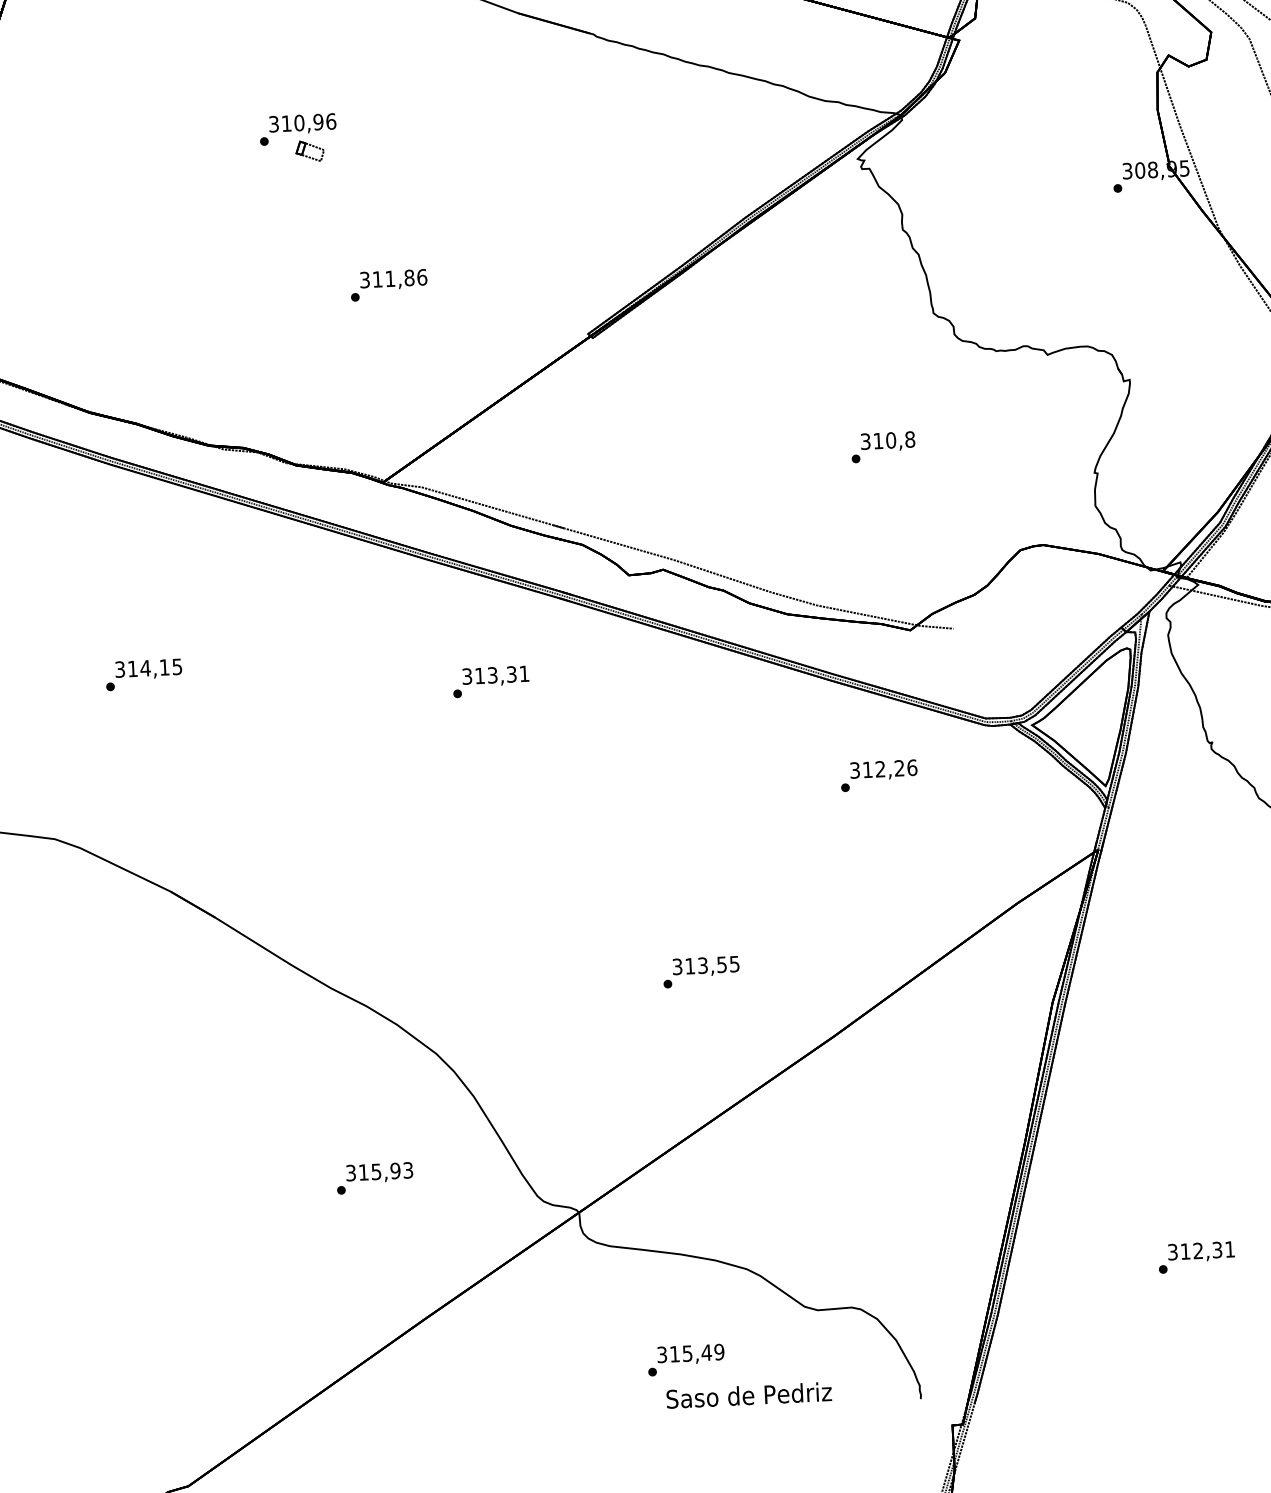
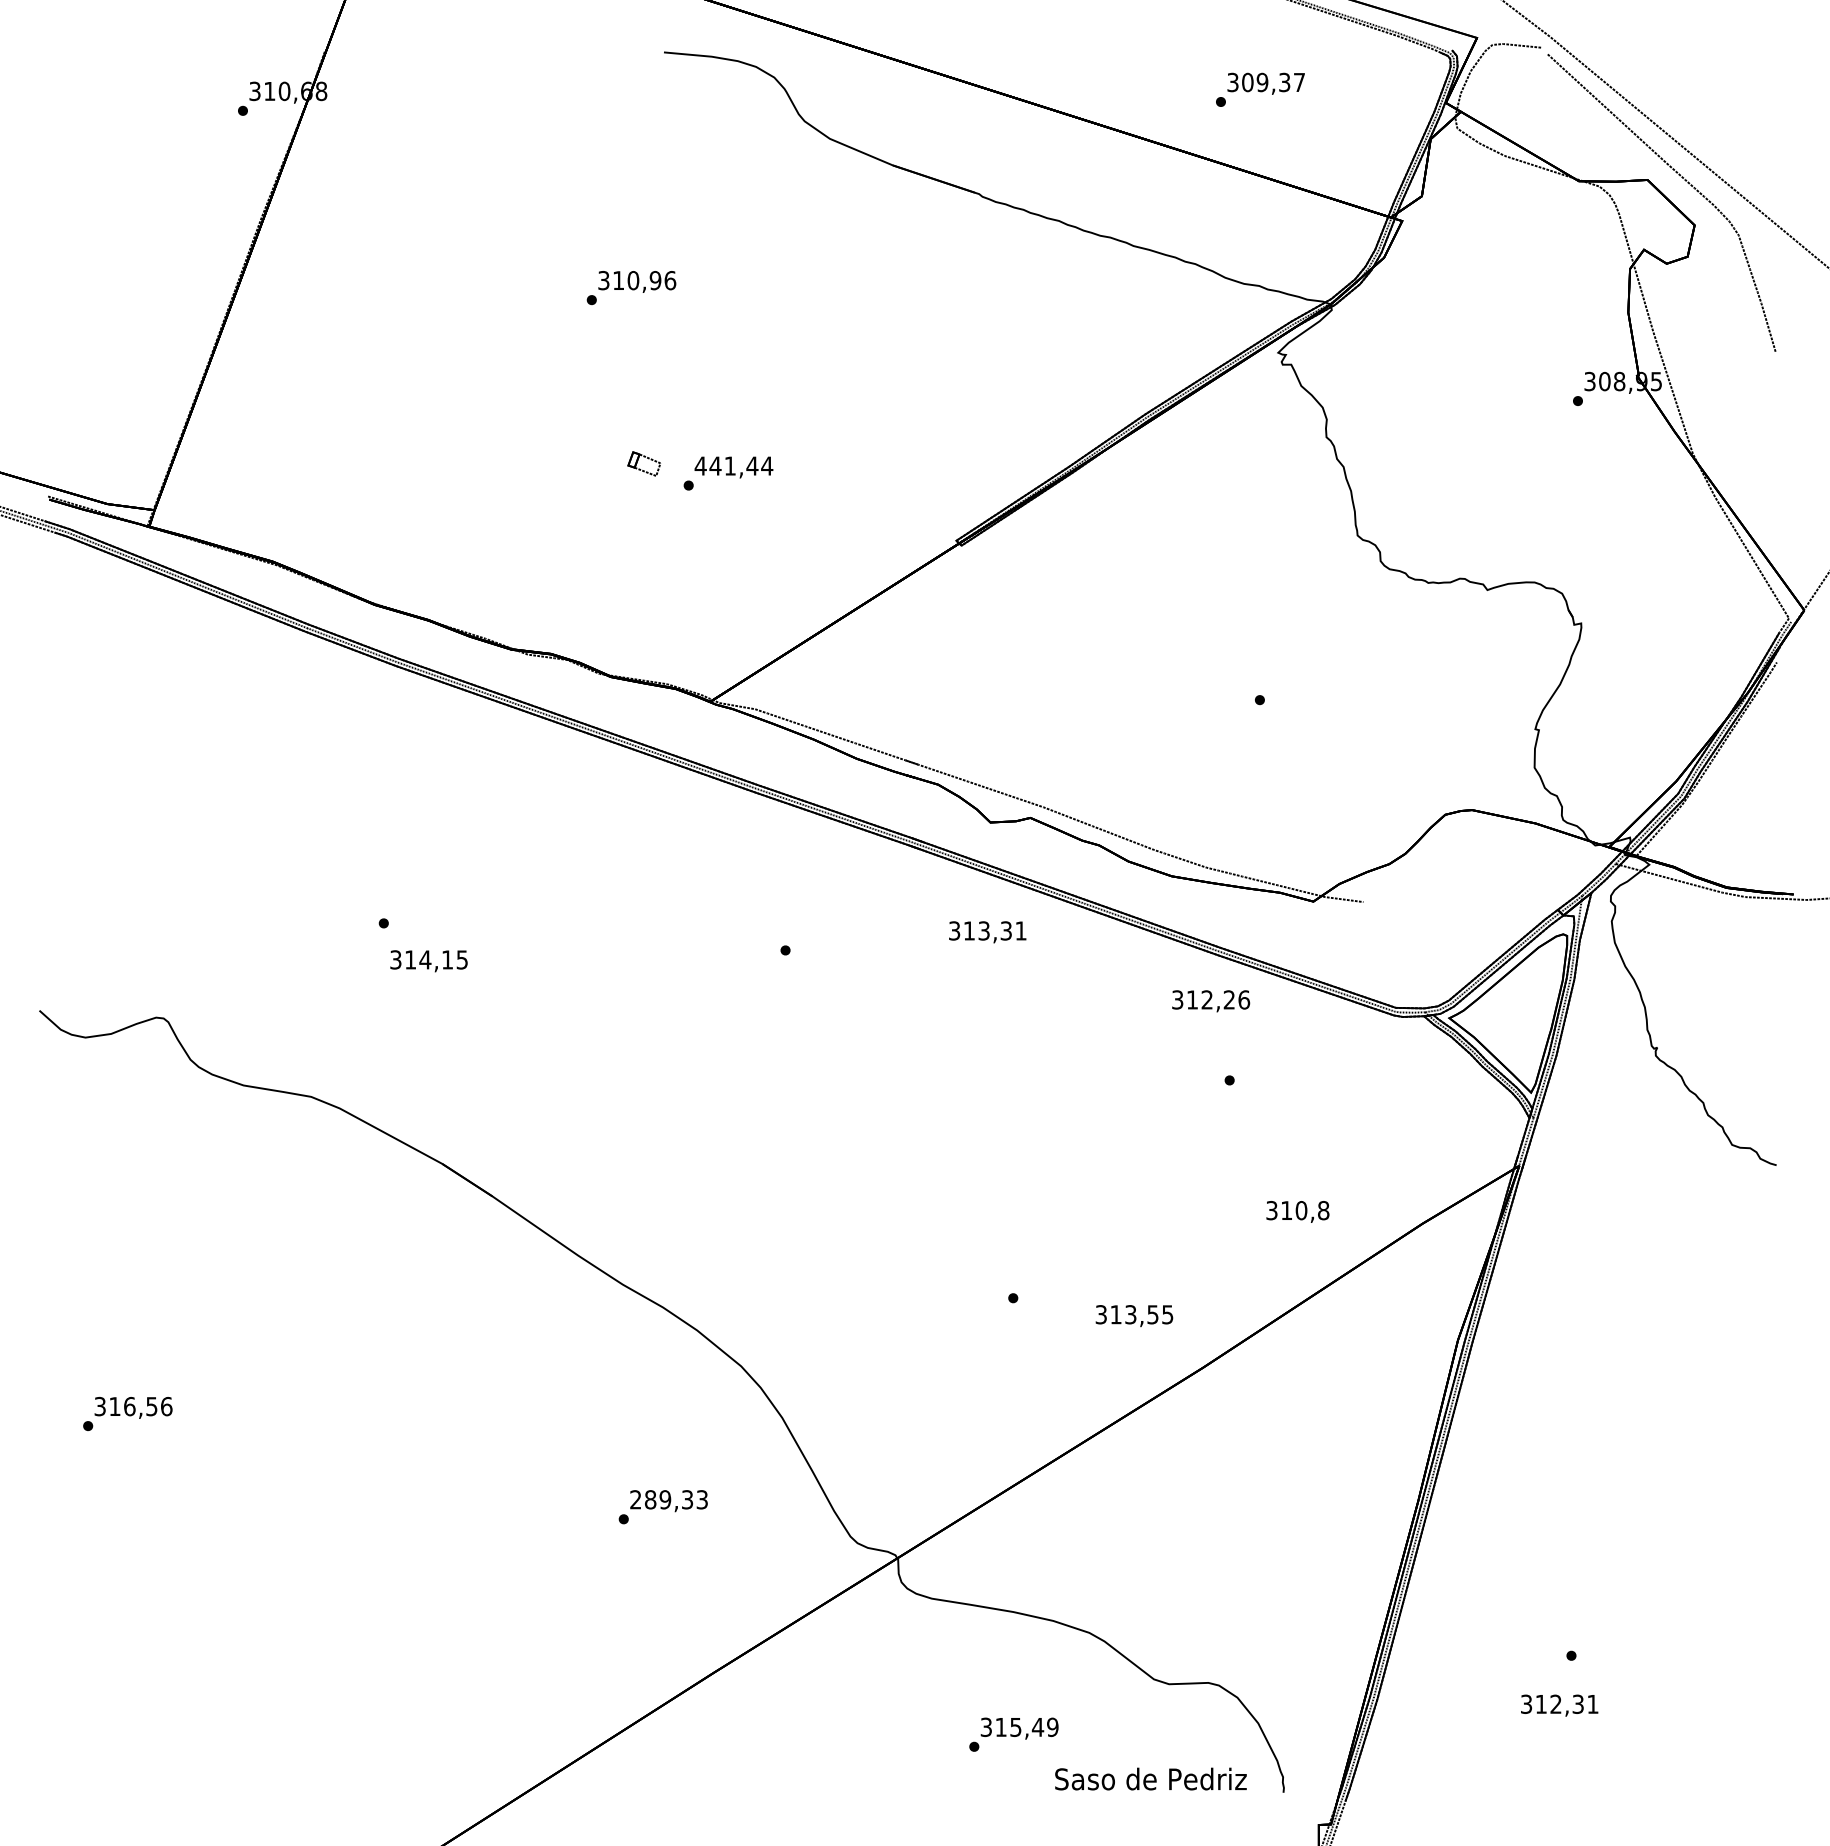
part: (309, 150) -> (643, 463), moved
text: (393, 278) -> (733, 465), 311,86 -> 441,44
text: (887, 441) -> (1297, 1211), moved
text: (148, 669) -> (428, 961), moved
text: (495, 676) -> (987, 932), moved
text: (884, 770) -> (1211, 1001), moved
text: (706, 967) -> (1134, 1316), moved
text: (373, 1171) -> (661, 1499), 315,93 -> 289,33
text: (1201, 1251) -> (1559, 1705), moved
text: (748, 1394) -> (1150, 1778), moved

